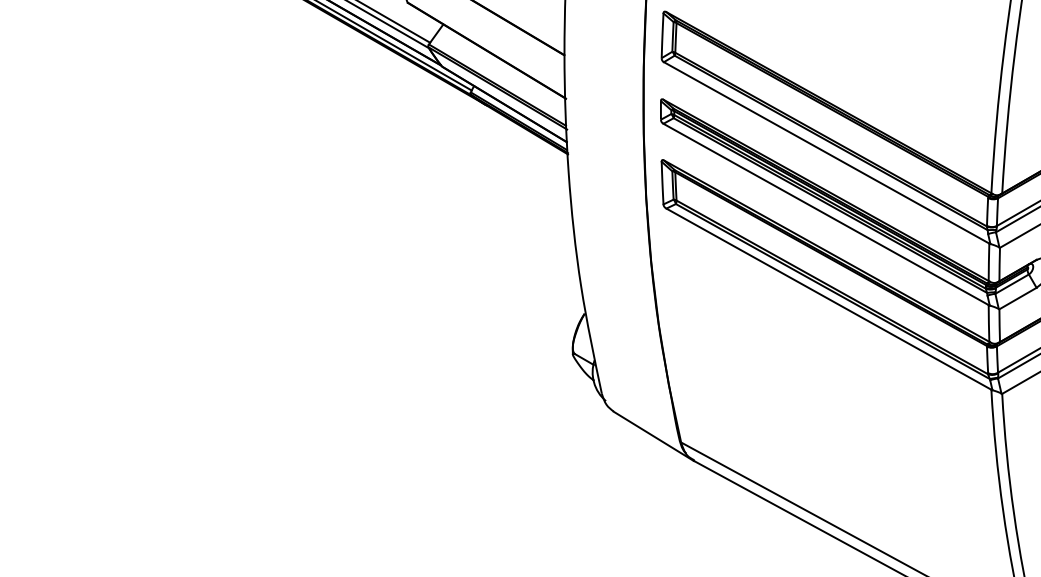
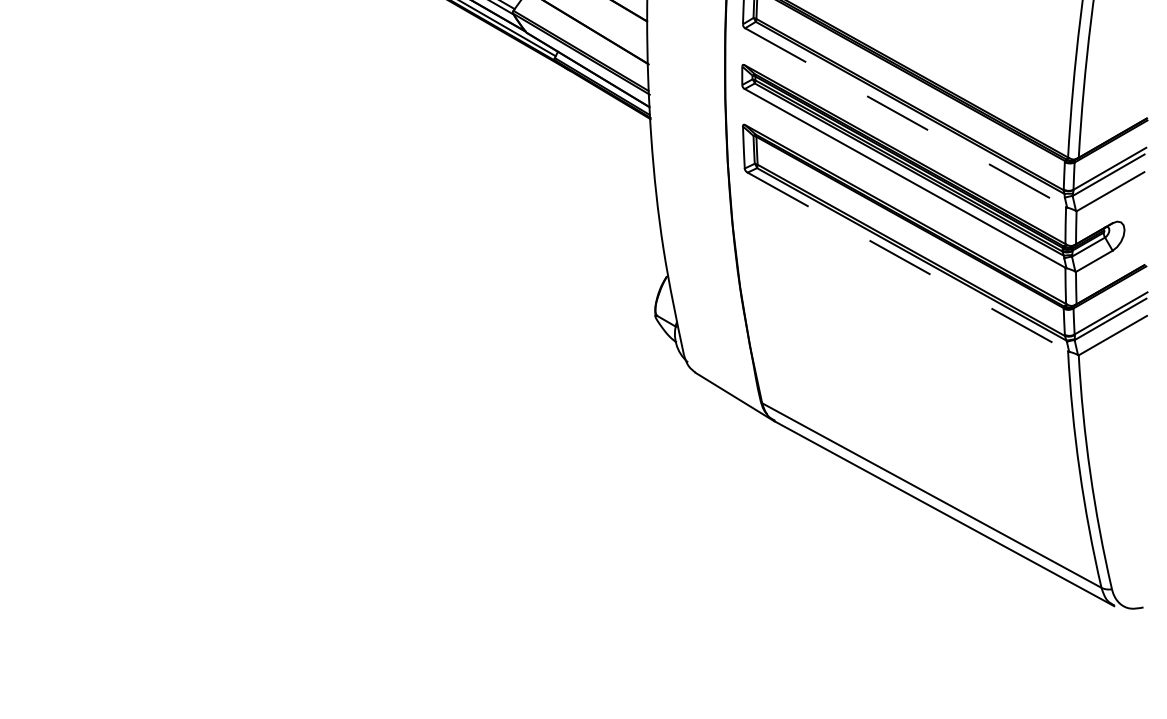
line: (826, 152) -> (905, 117), solid -> dashed
line: (828, 298) -> (907, 261), solid -> dashed

